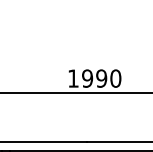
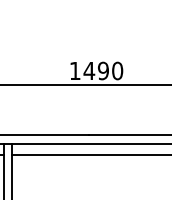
text: (87, 78) -> (89, 70), 1990 -> 1490

